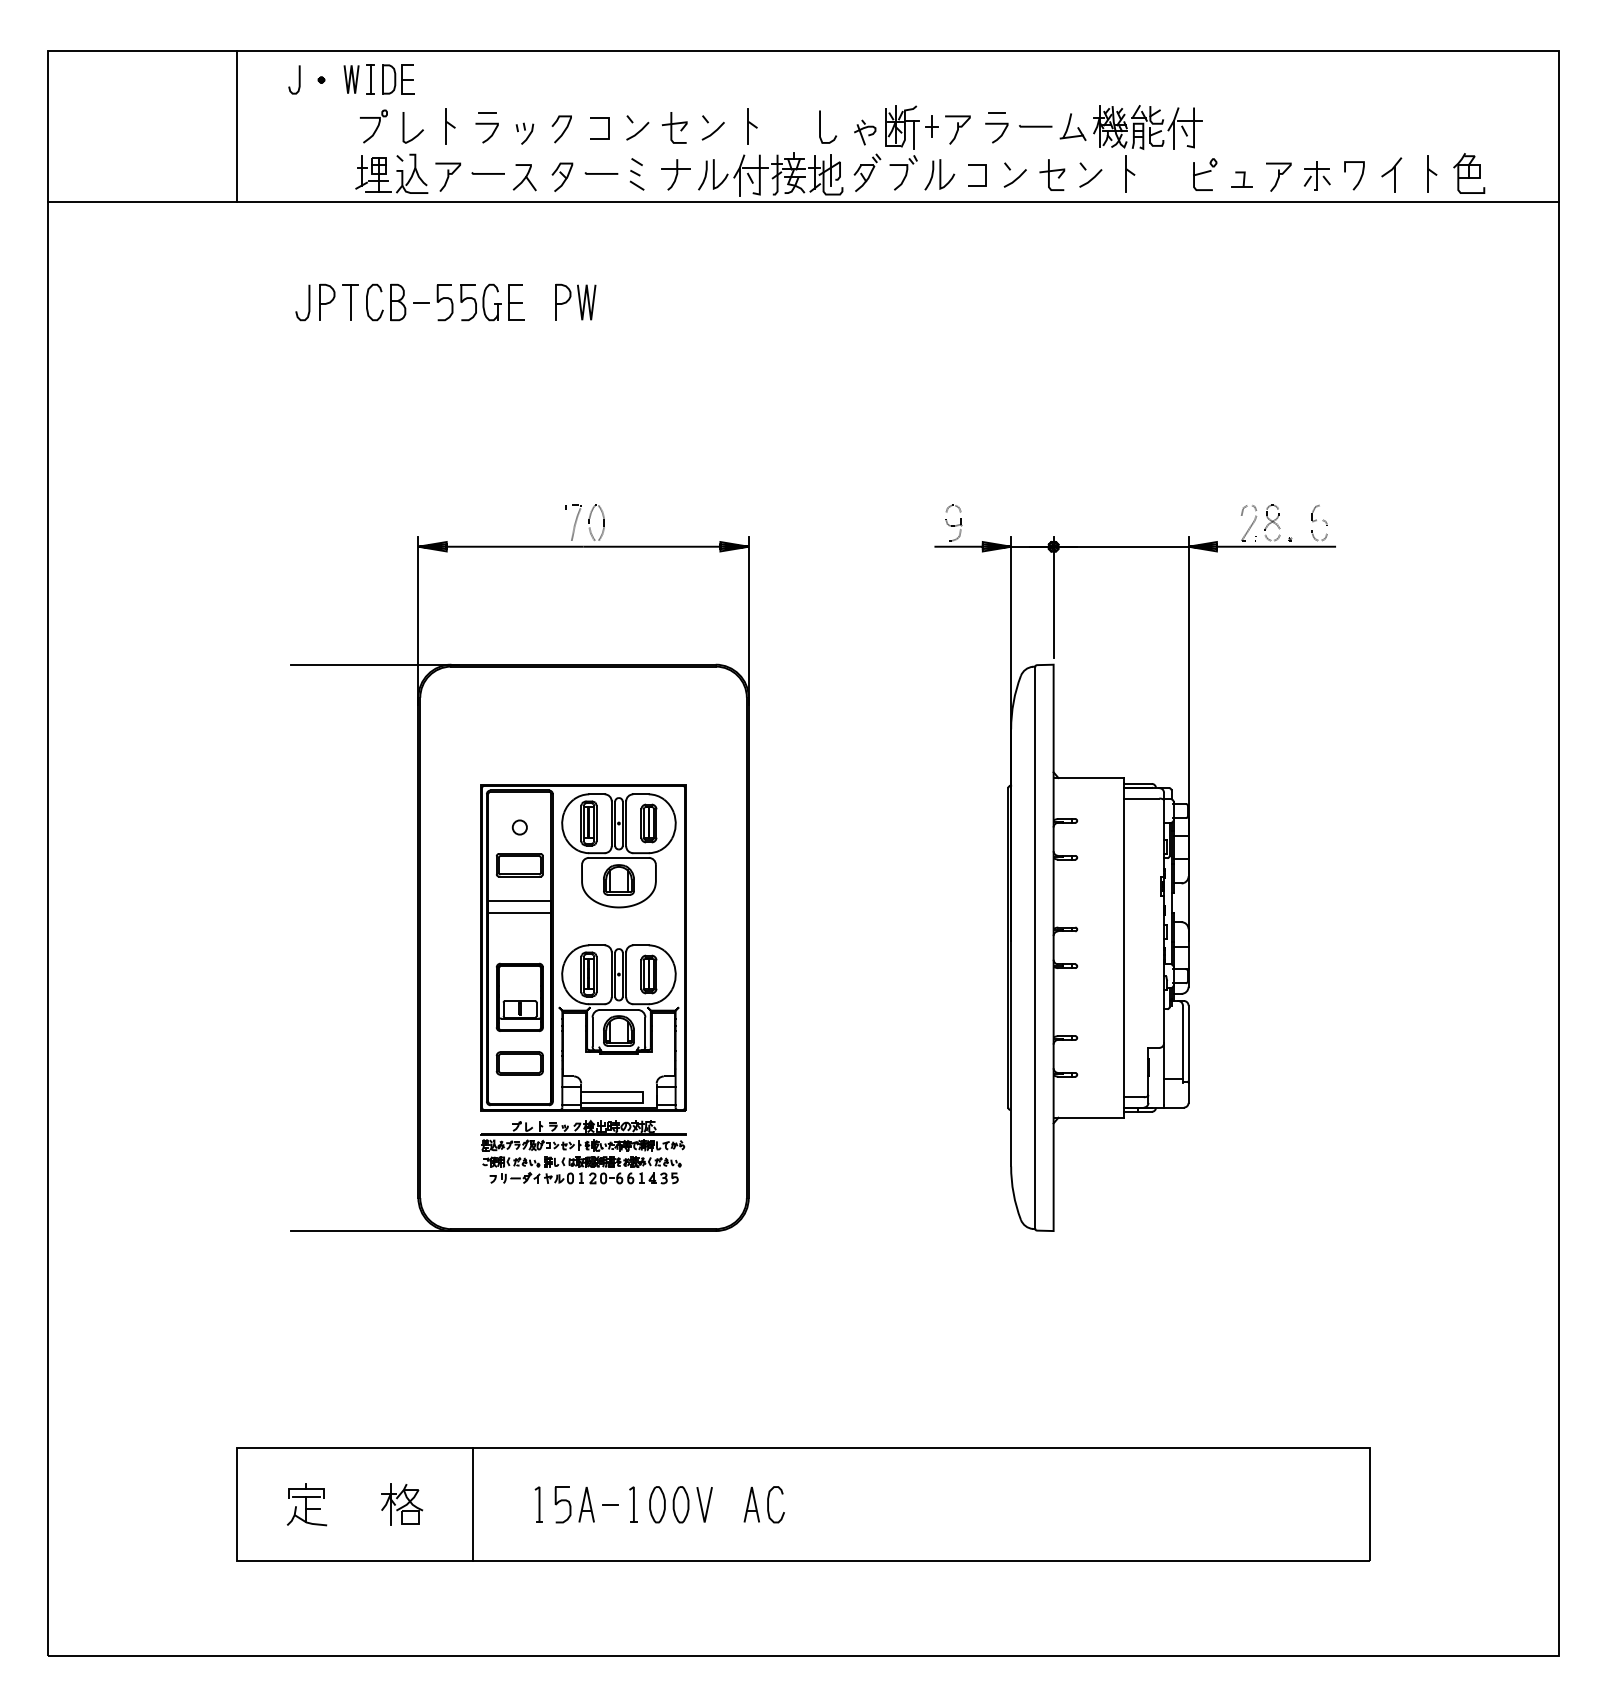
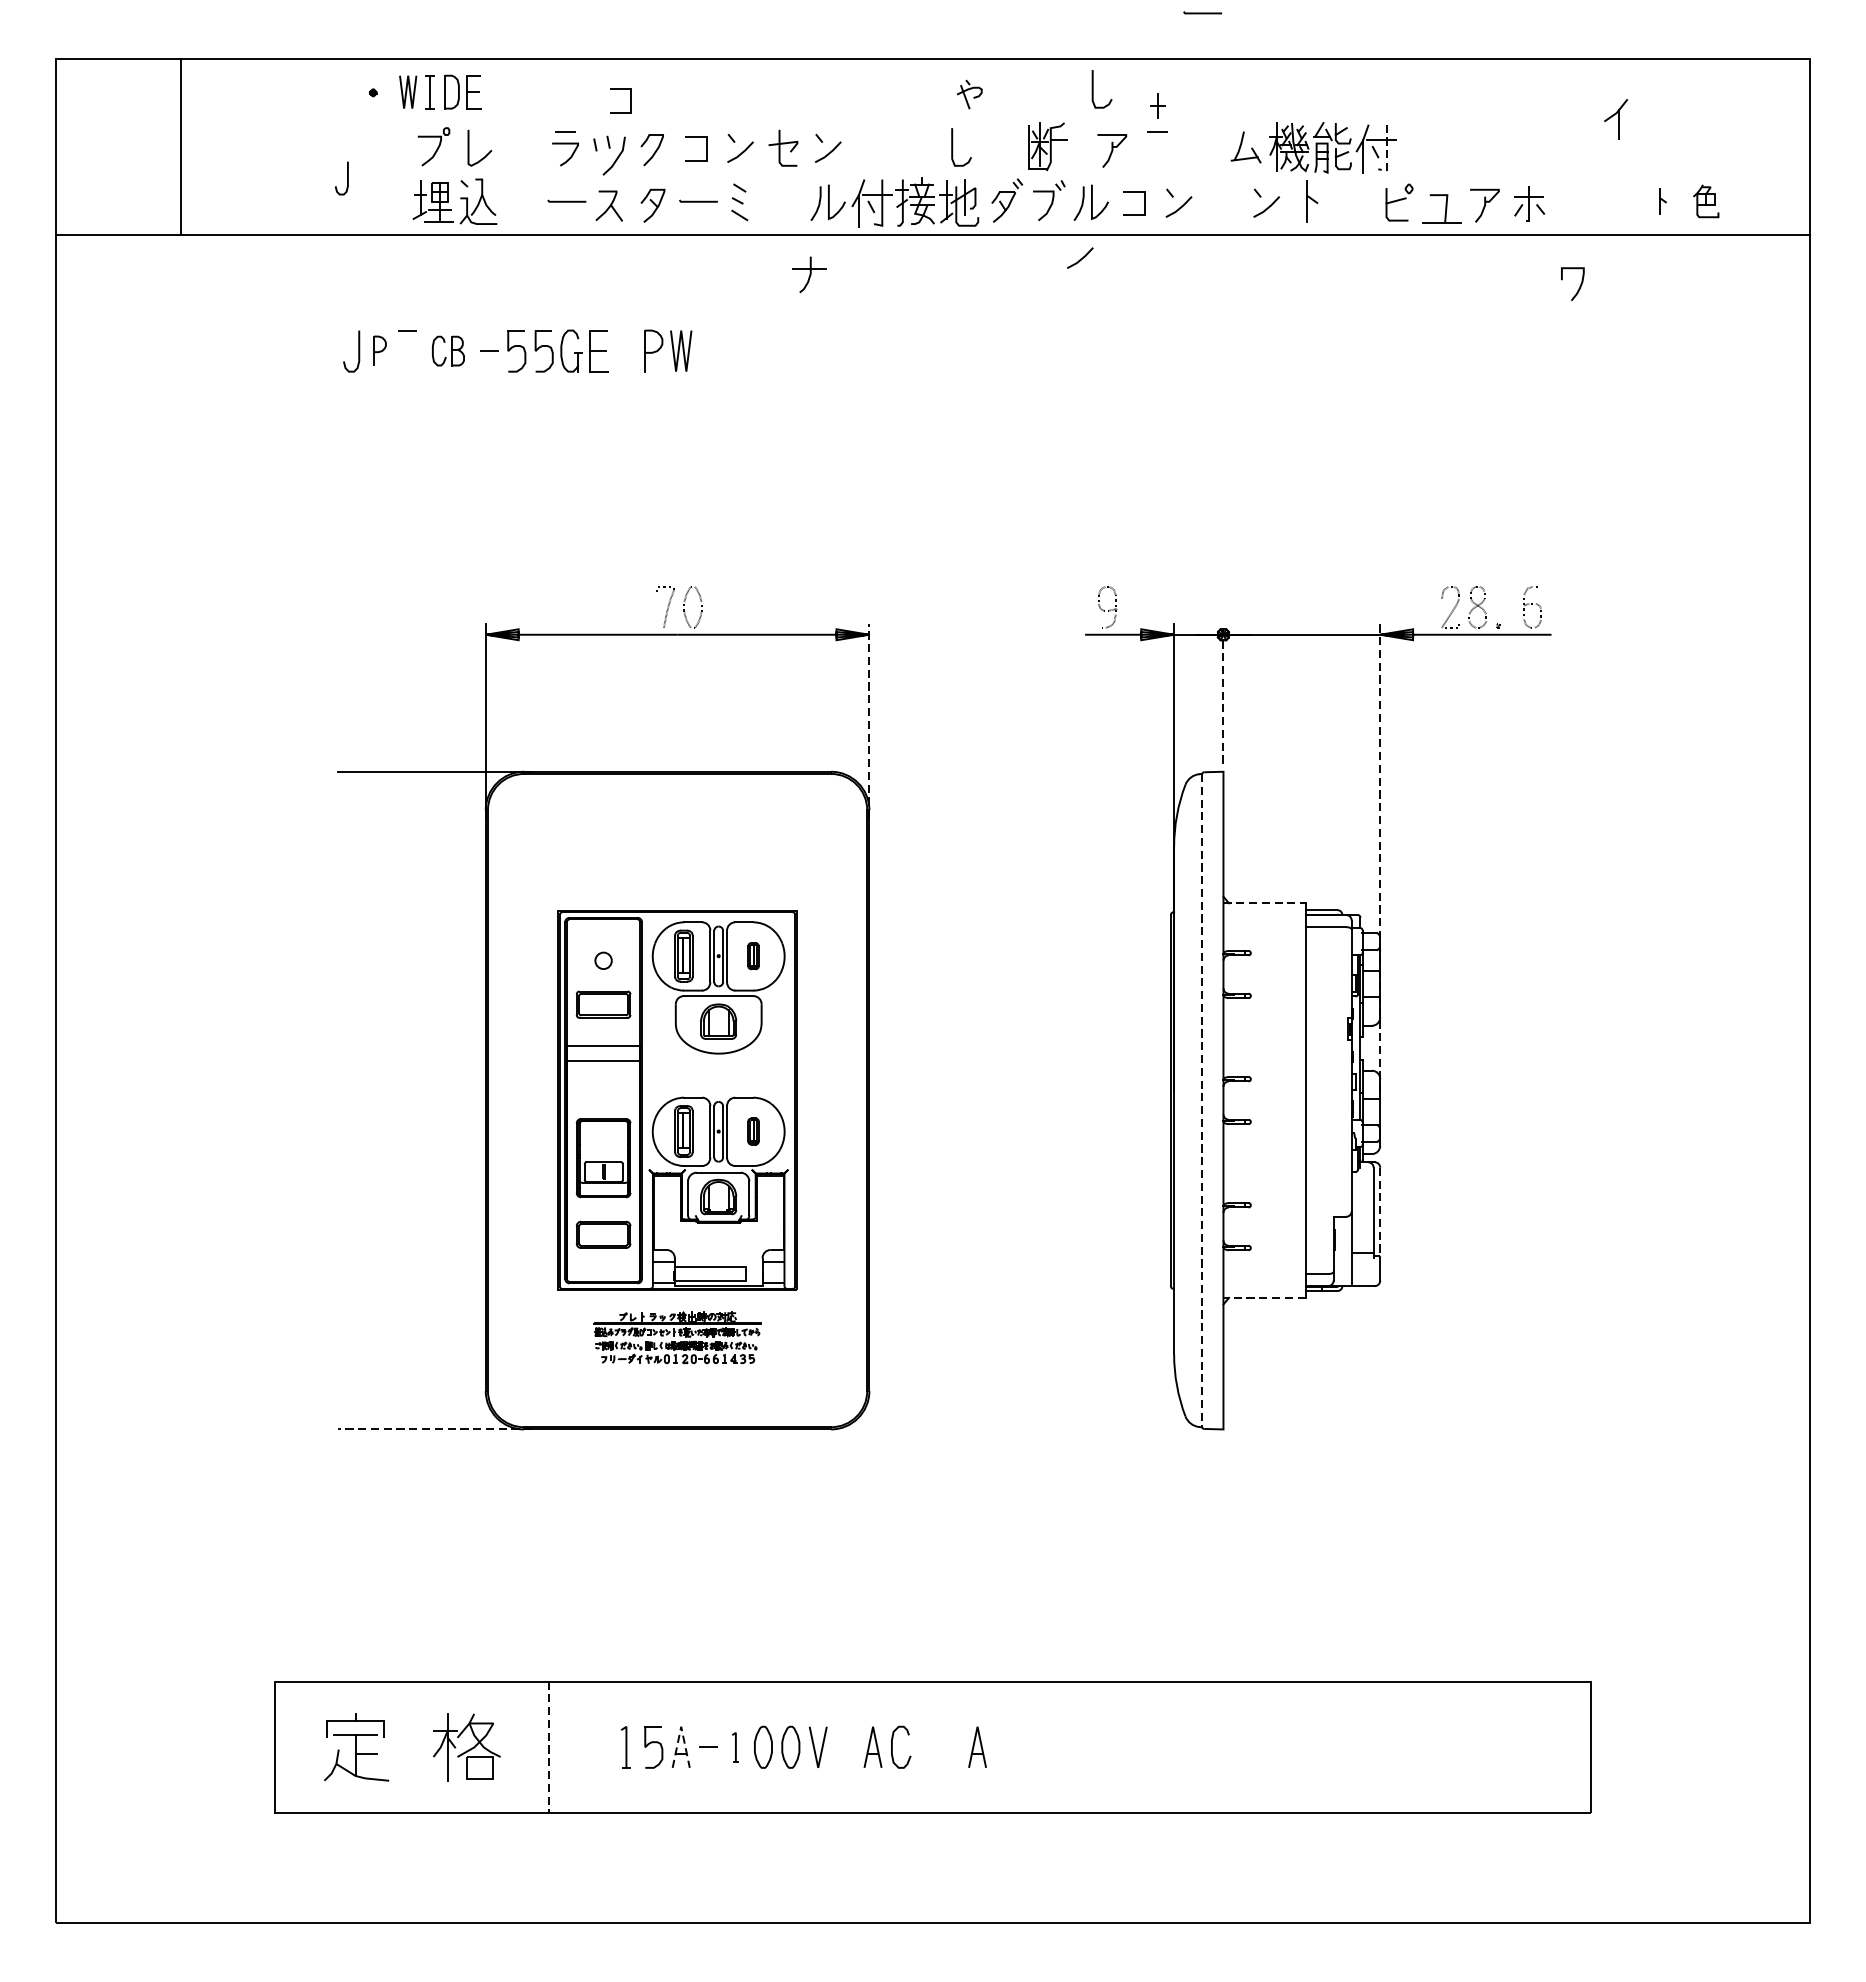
curve: (941, 76) -> (1093, 88), added
curve: (298, 79) -> (346, 178), moved
line: (543, 87) -> (631, 101), added
line: (237, 126) -> (181, 146), moved
part: (450, 126) -> (523, 146), removed
part: (752, 126) -> (873, 146), removed
part: (931, 126) -> (1157, 106), moved
line: (1035, 126) -> (1202, 13), moved
part: (865, 132) -> (970, 94), moved
line: (1194, 132) -> (1387, 153), solid -> dashed
part: (524, 133) -> (608, 154), size x1.6
line: (914, 134) -> (1061, 156), removed
curve: (1000, 135) -> (1161, 157), removed
part: (1432, 173) -> (1663, 201), size x0.6
part: (1469, 173) -> (1706, 201), size x0.7
part: (675, 174) -> (808, 274), moved
part: (1052, 174) -> (1222, 202), removed
part: (1391, 174) -> (1615, 118), moved
part: (448, 176) -> (520, 204), removed
curve: (1359, 178) -> (1578, 287), moved
part: (1241, 179) -> (1441, 208), size x1.6
line: (930, 222) -> (1080, 258), added
part: (327, 301) -> (380, 349), size x0.7
line: (350, 302) -> (406, 351), removed
part: (386, 302) -> (448, 351), size x0.7
line: (1053, 596) -> (1223, 692), solid -> dashed
line: (748, 621) -> (869, 721), solid -> dashed
line: (1188, 739) -> (1380, 858), solid -> dashed
line: (1089, 777) -> (1265, 902), solid -> dashed
part: (648, 823) -> (752, 956), size x0.6
line: (1035, 948) -> (1202, 1101), solid -> dashed
part: (648, 974) -> (752, 1131), size x0.6
line: (1188, 1044) -> (1380, 1212), solid -> dashed
line: (1088, 1117) -> (1263, 1297), solid -> dashed
part: (583, 1151) -> (677, 1337), size x0.7
line: (374, 1231) -> (434, 1429), solid -> dashed
line: (586, 1487) -> (680, 1727), solid -> dashed
part: (306, 1504) -> (355, 1747), size x1.4
part: (402, 1504) -> (467, 1747), size x1.4
line: (473, 1504) -> (549, 1747), solid -> dashed
part: (633, 1504) -> (735, 1747), size x0.7
part: (841, 1504) -> (977, 1747), added

